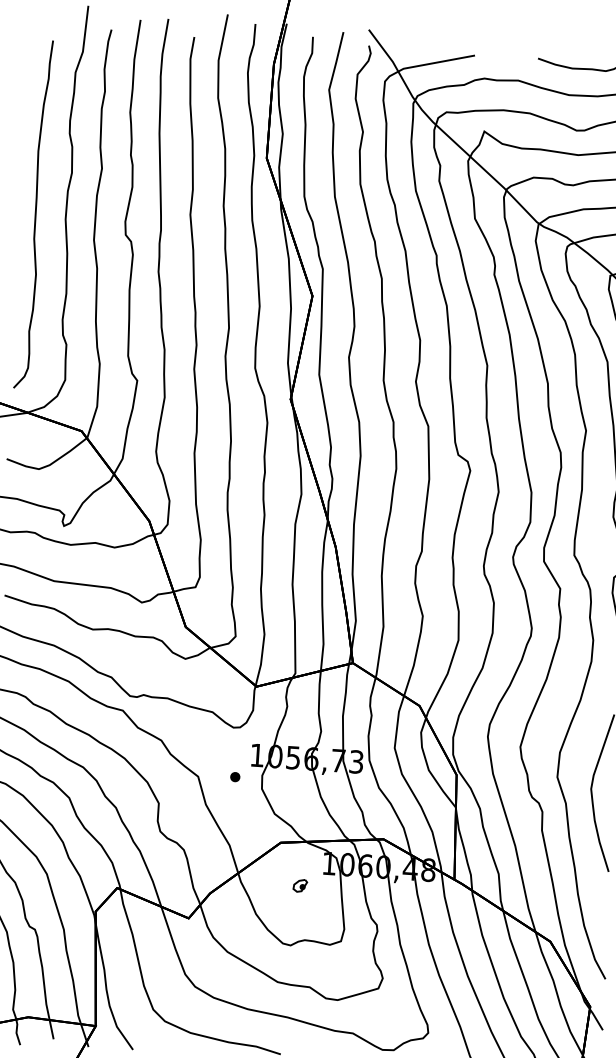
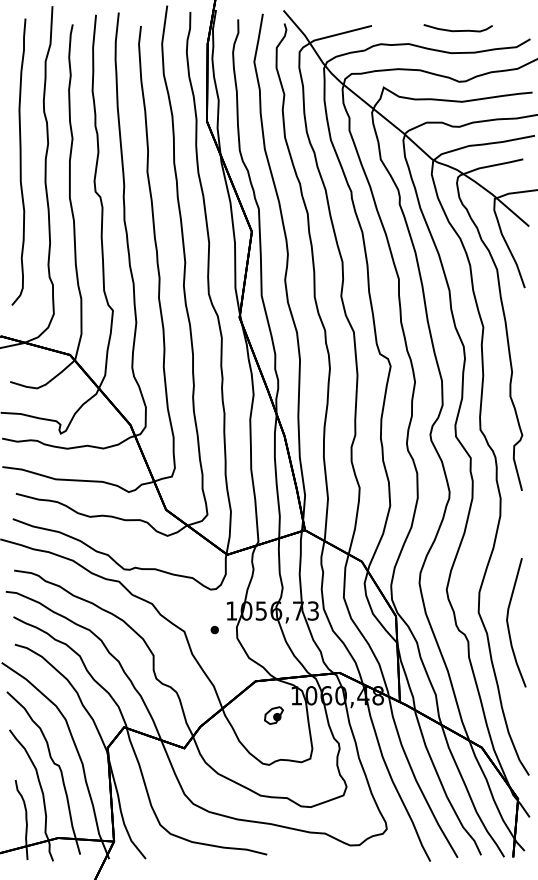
curve: (34, 213) -> (19, 161), moved
part: (299, 885) -> (273, 715), size x1.67

